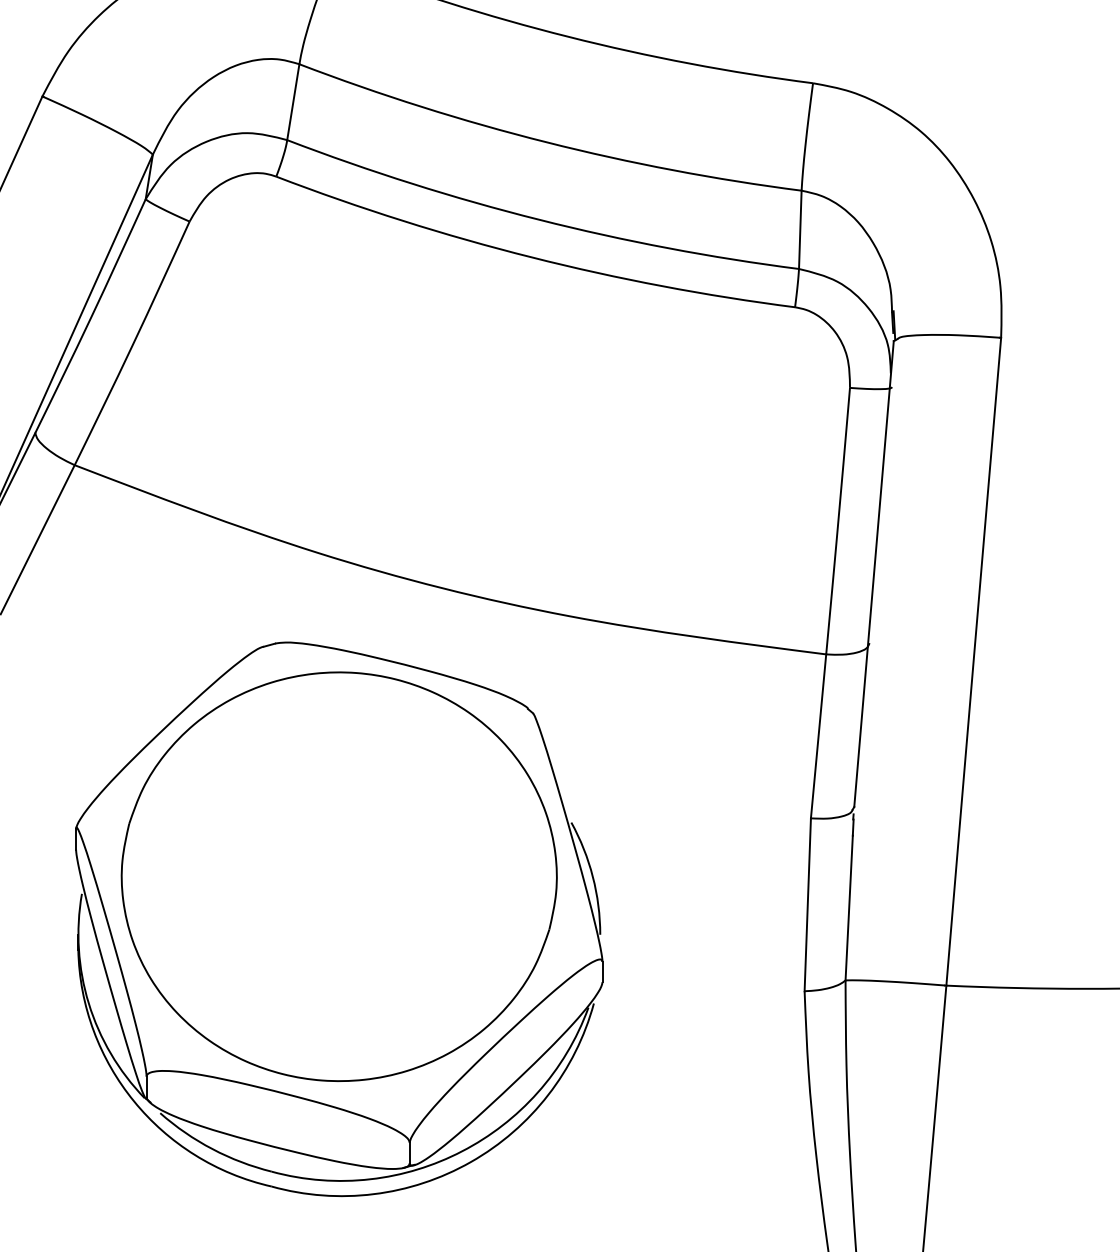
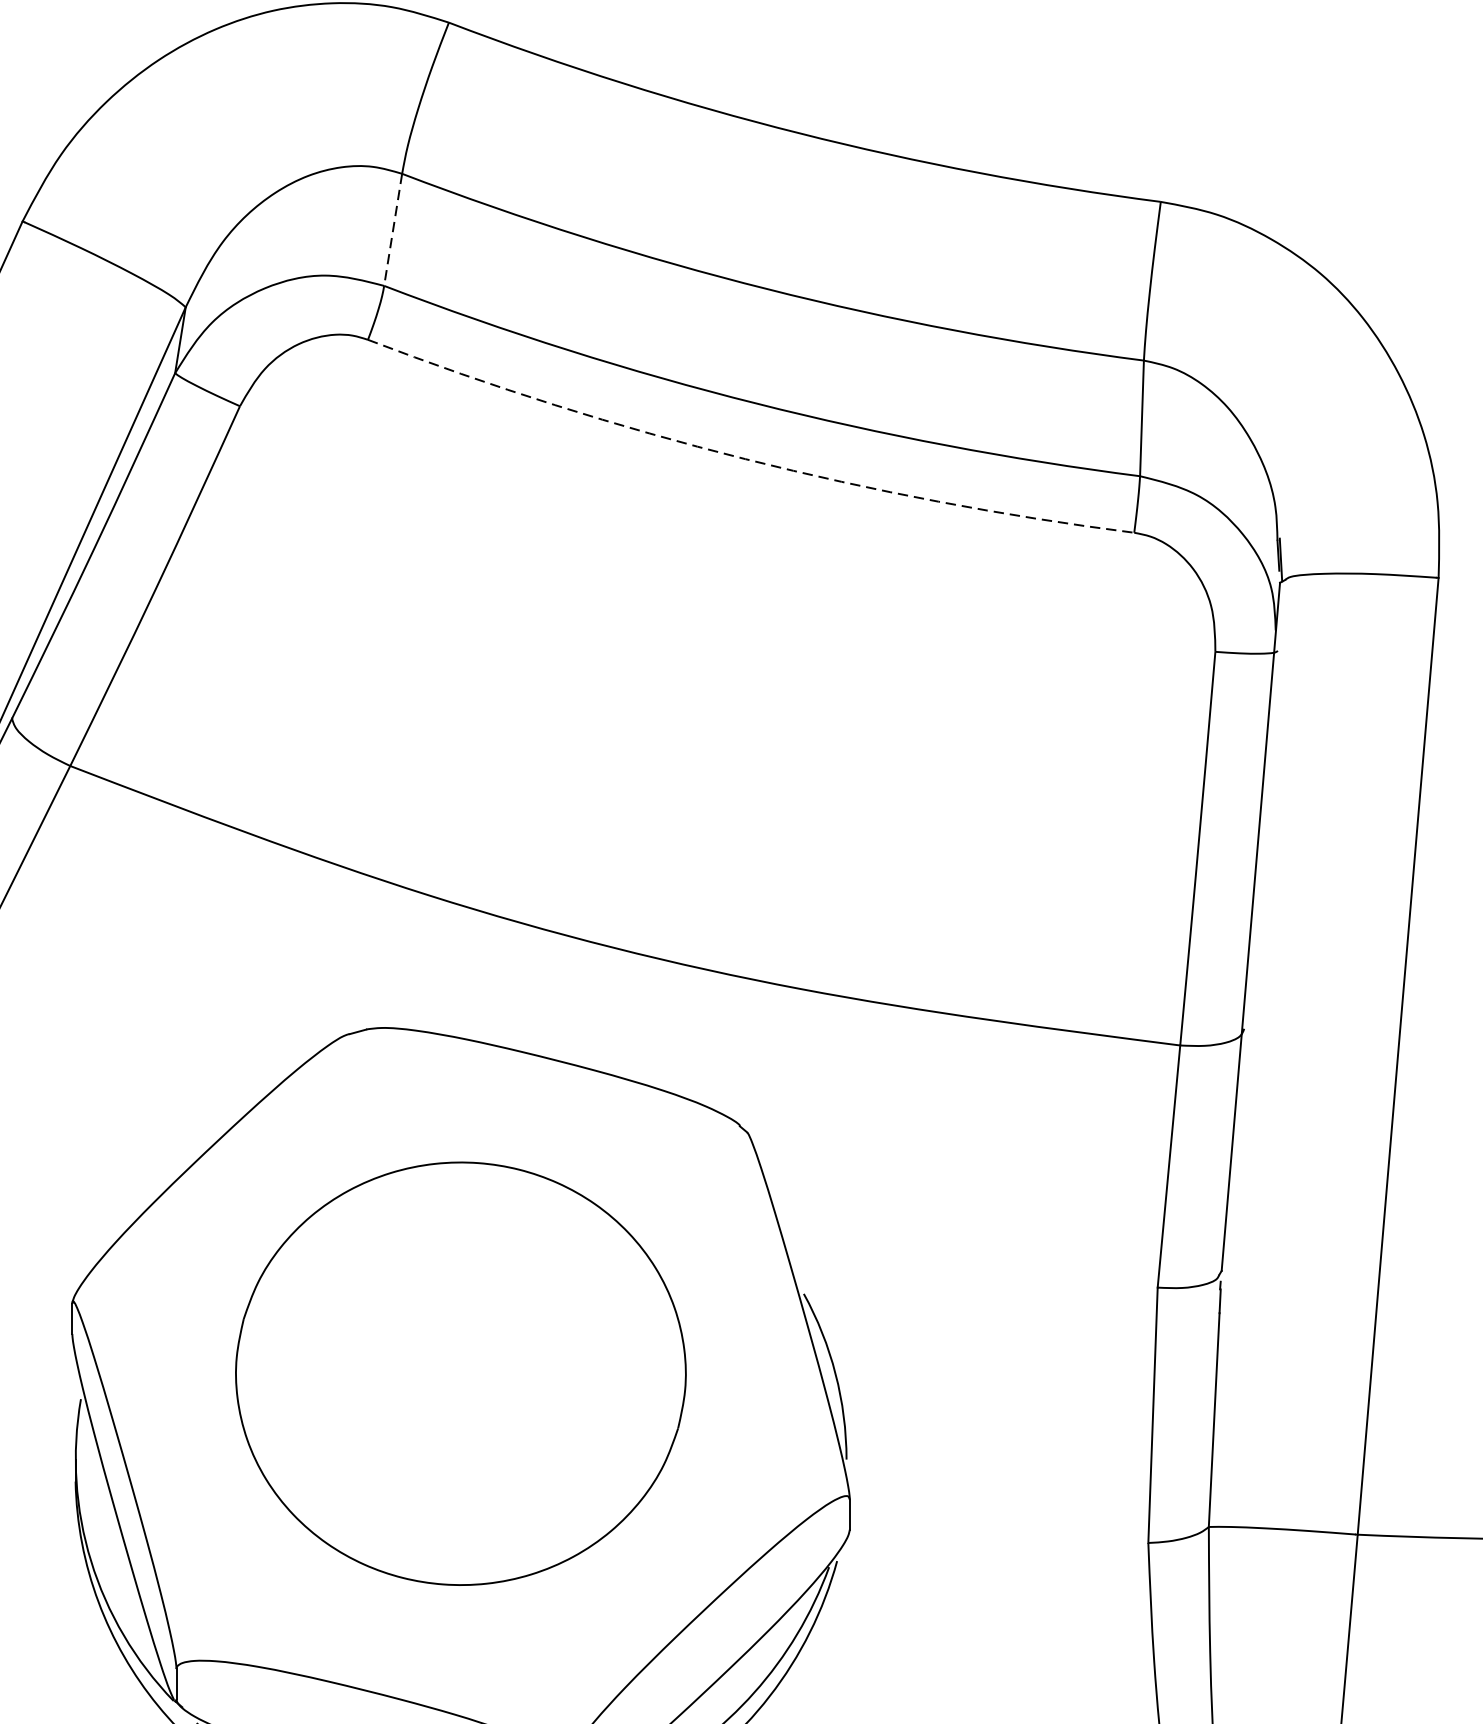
line: (293, 102) -> (393, 230), solid -> dashed
arc: (531, 257) -> (744, 459), solid -> dashed
part: (338, 876) -> (459, 1373), size x0.7

